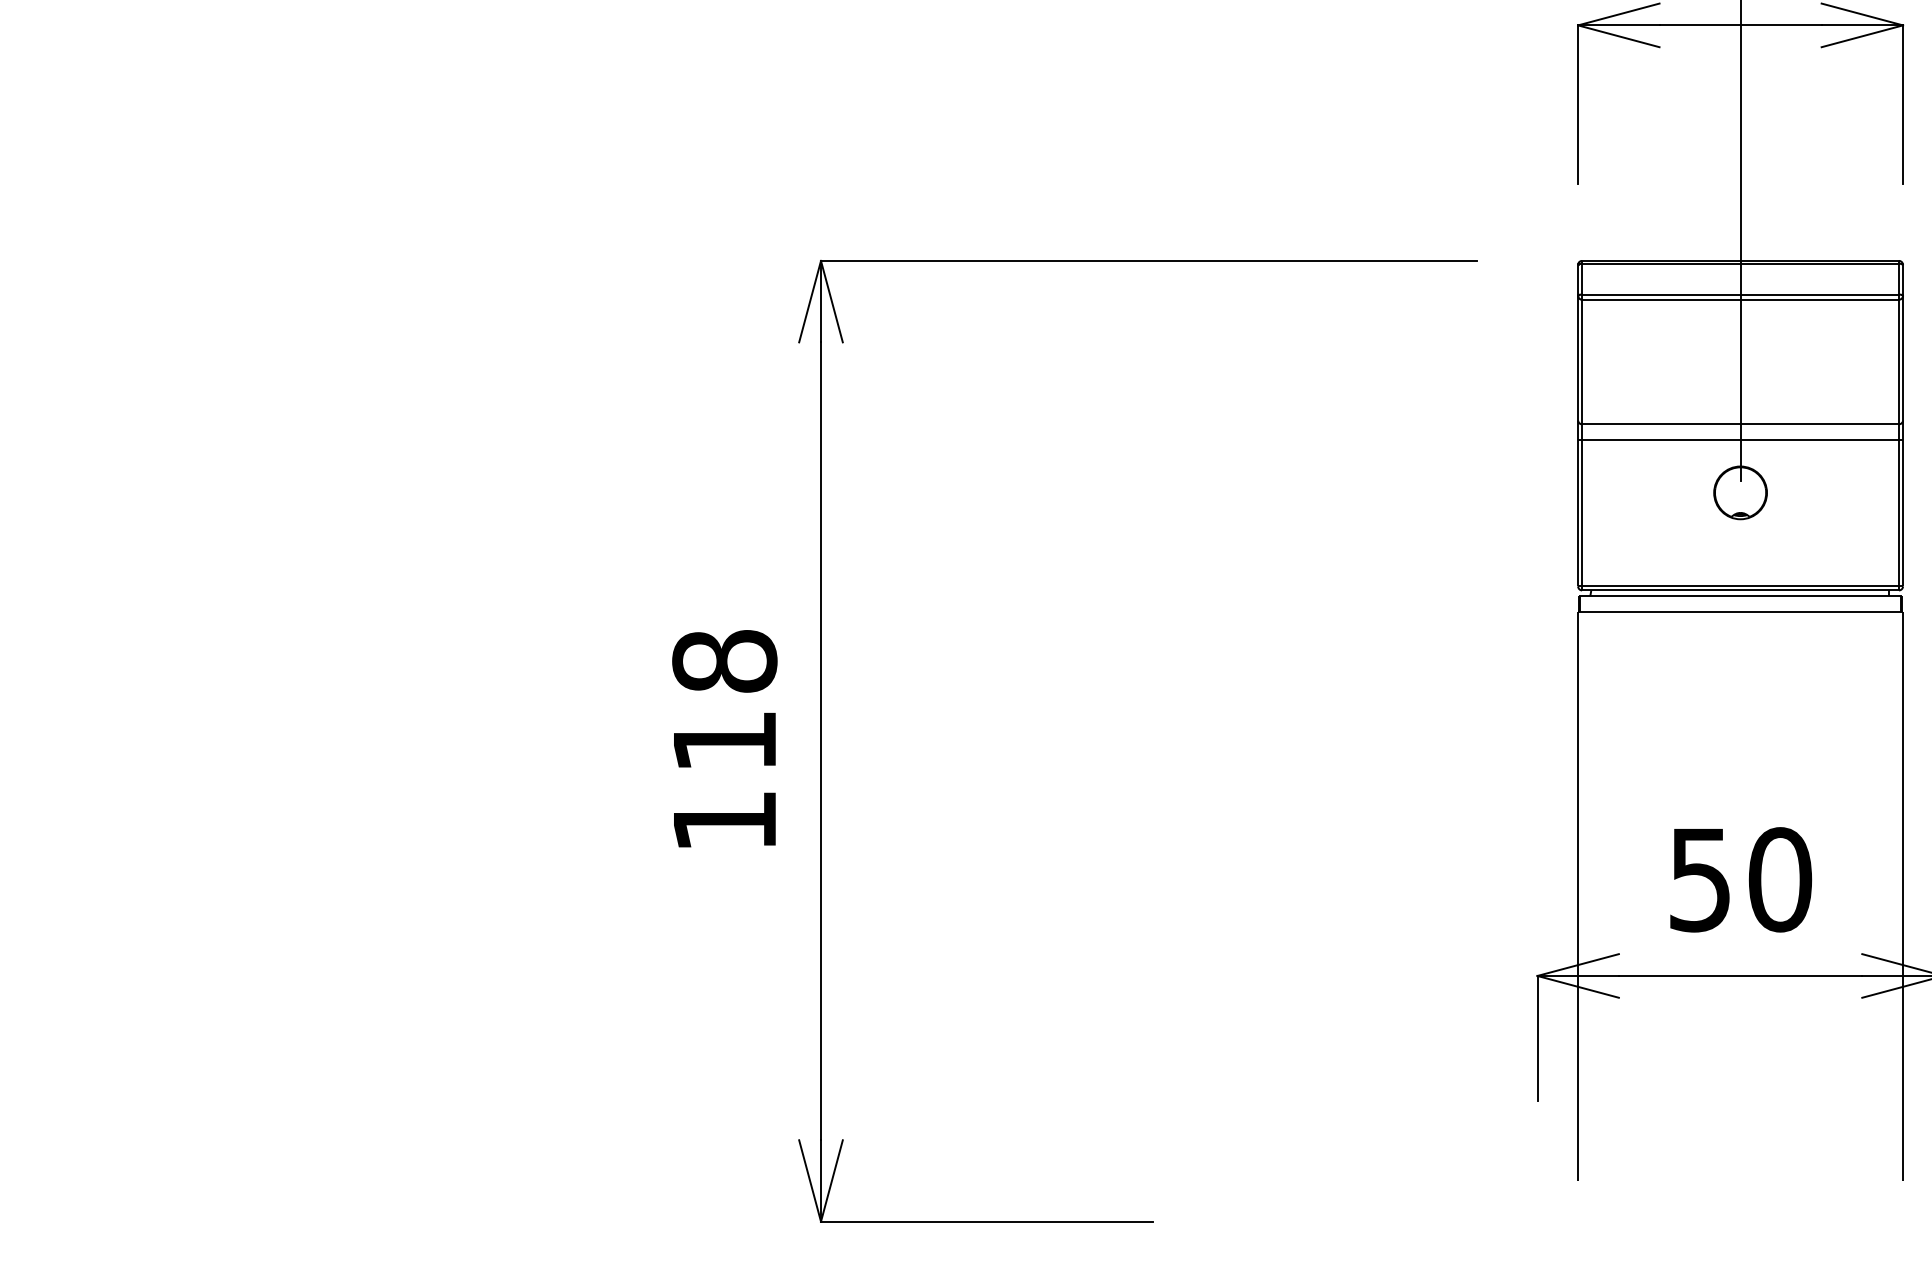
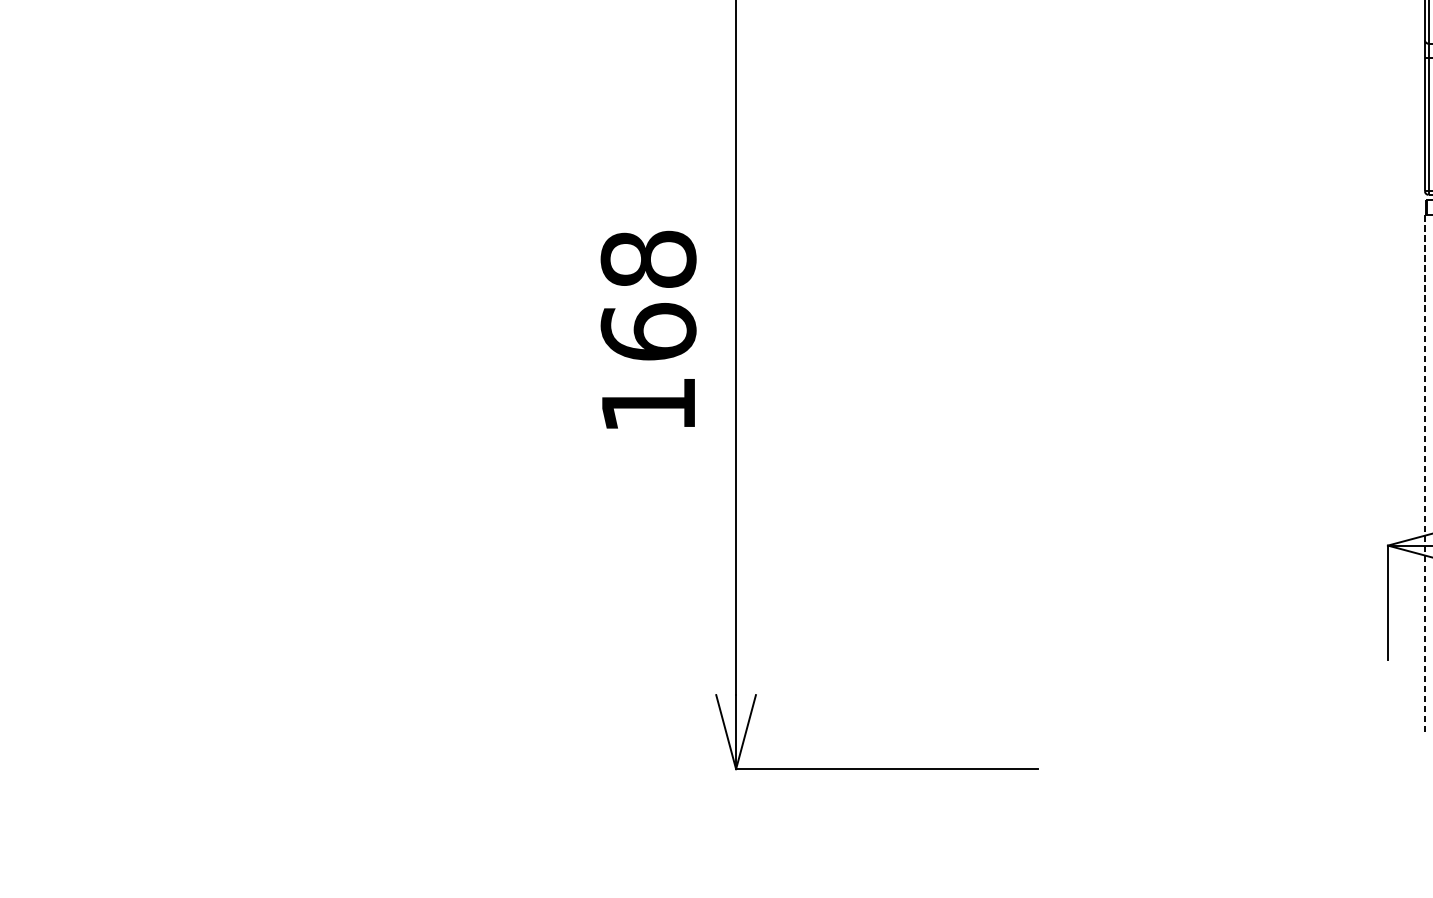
text: (724, 740) -> (648, 331), 118 -> 168
line: (1578, 896) -> (1425, 473), solid -> dashed

